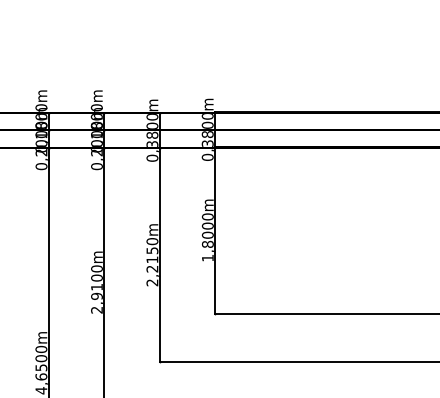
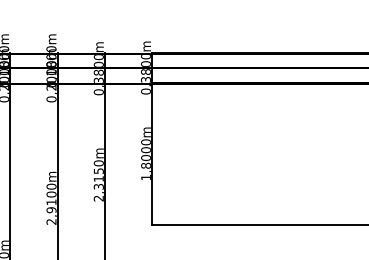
text: (152, 268) -> (98, 186), 2,2150m -> 2,3150m

